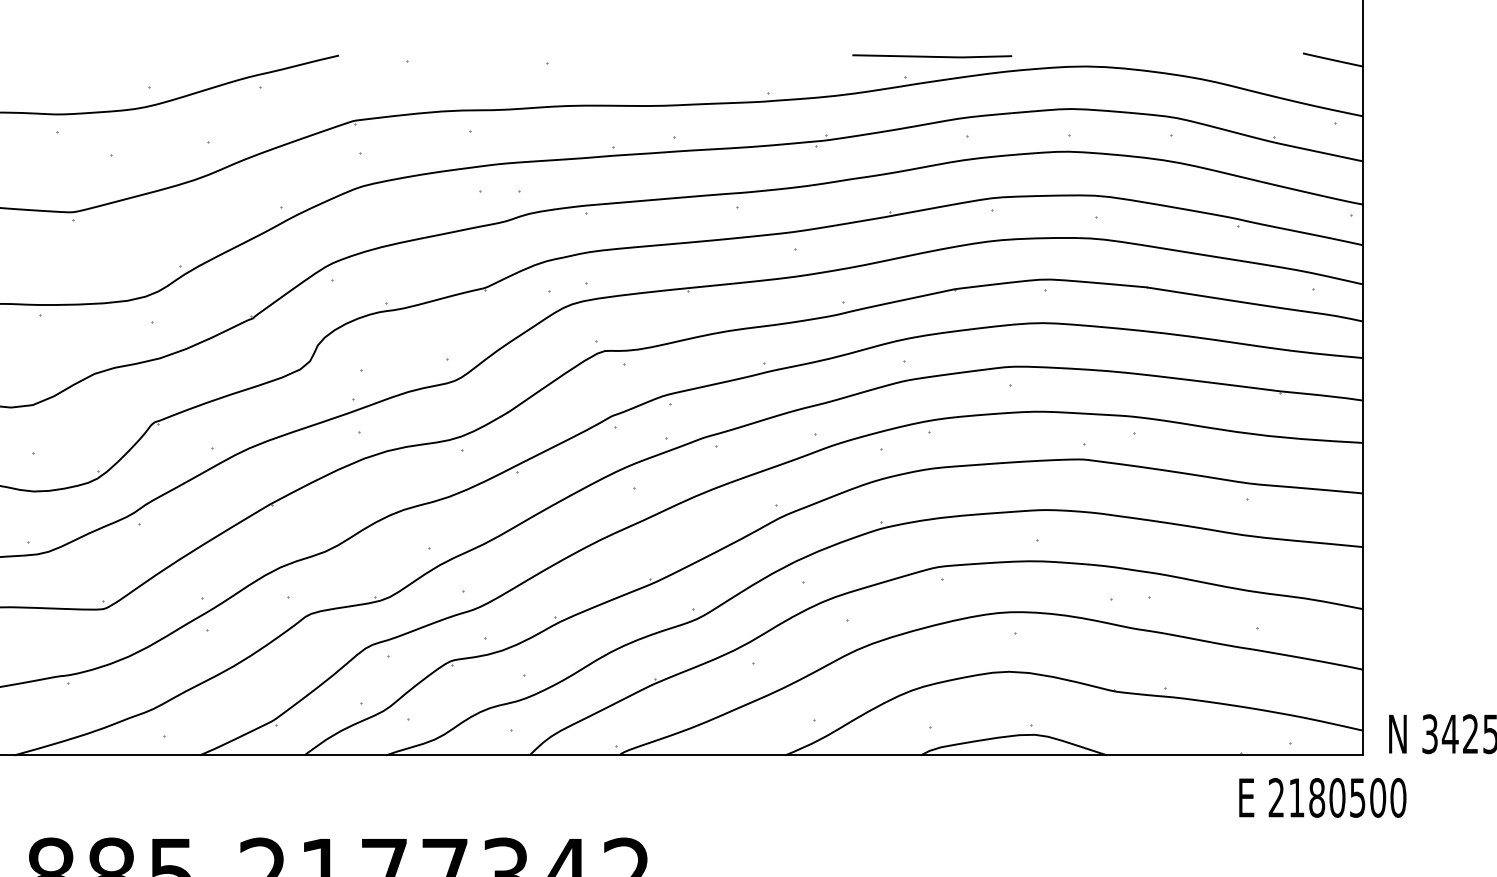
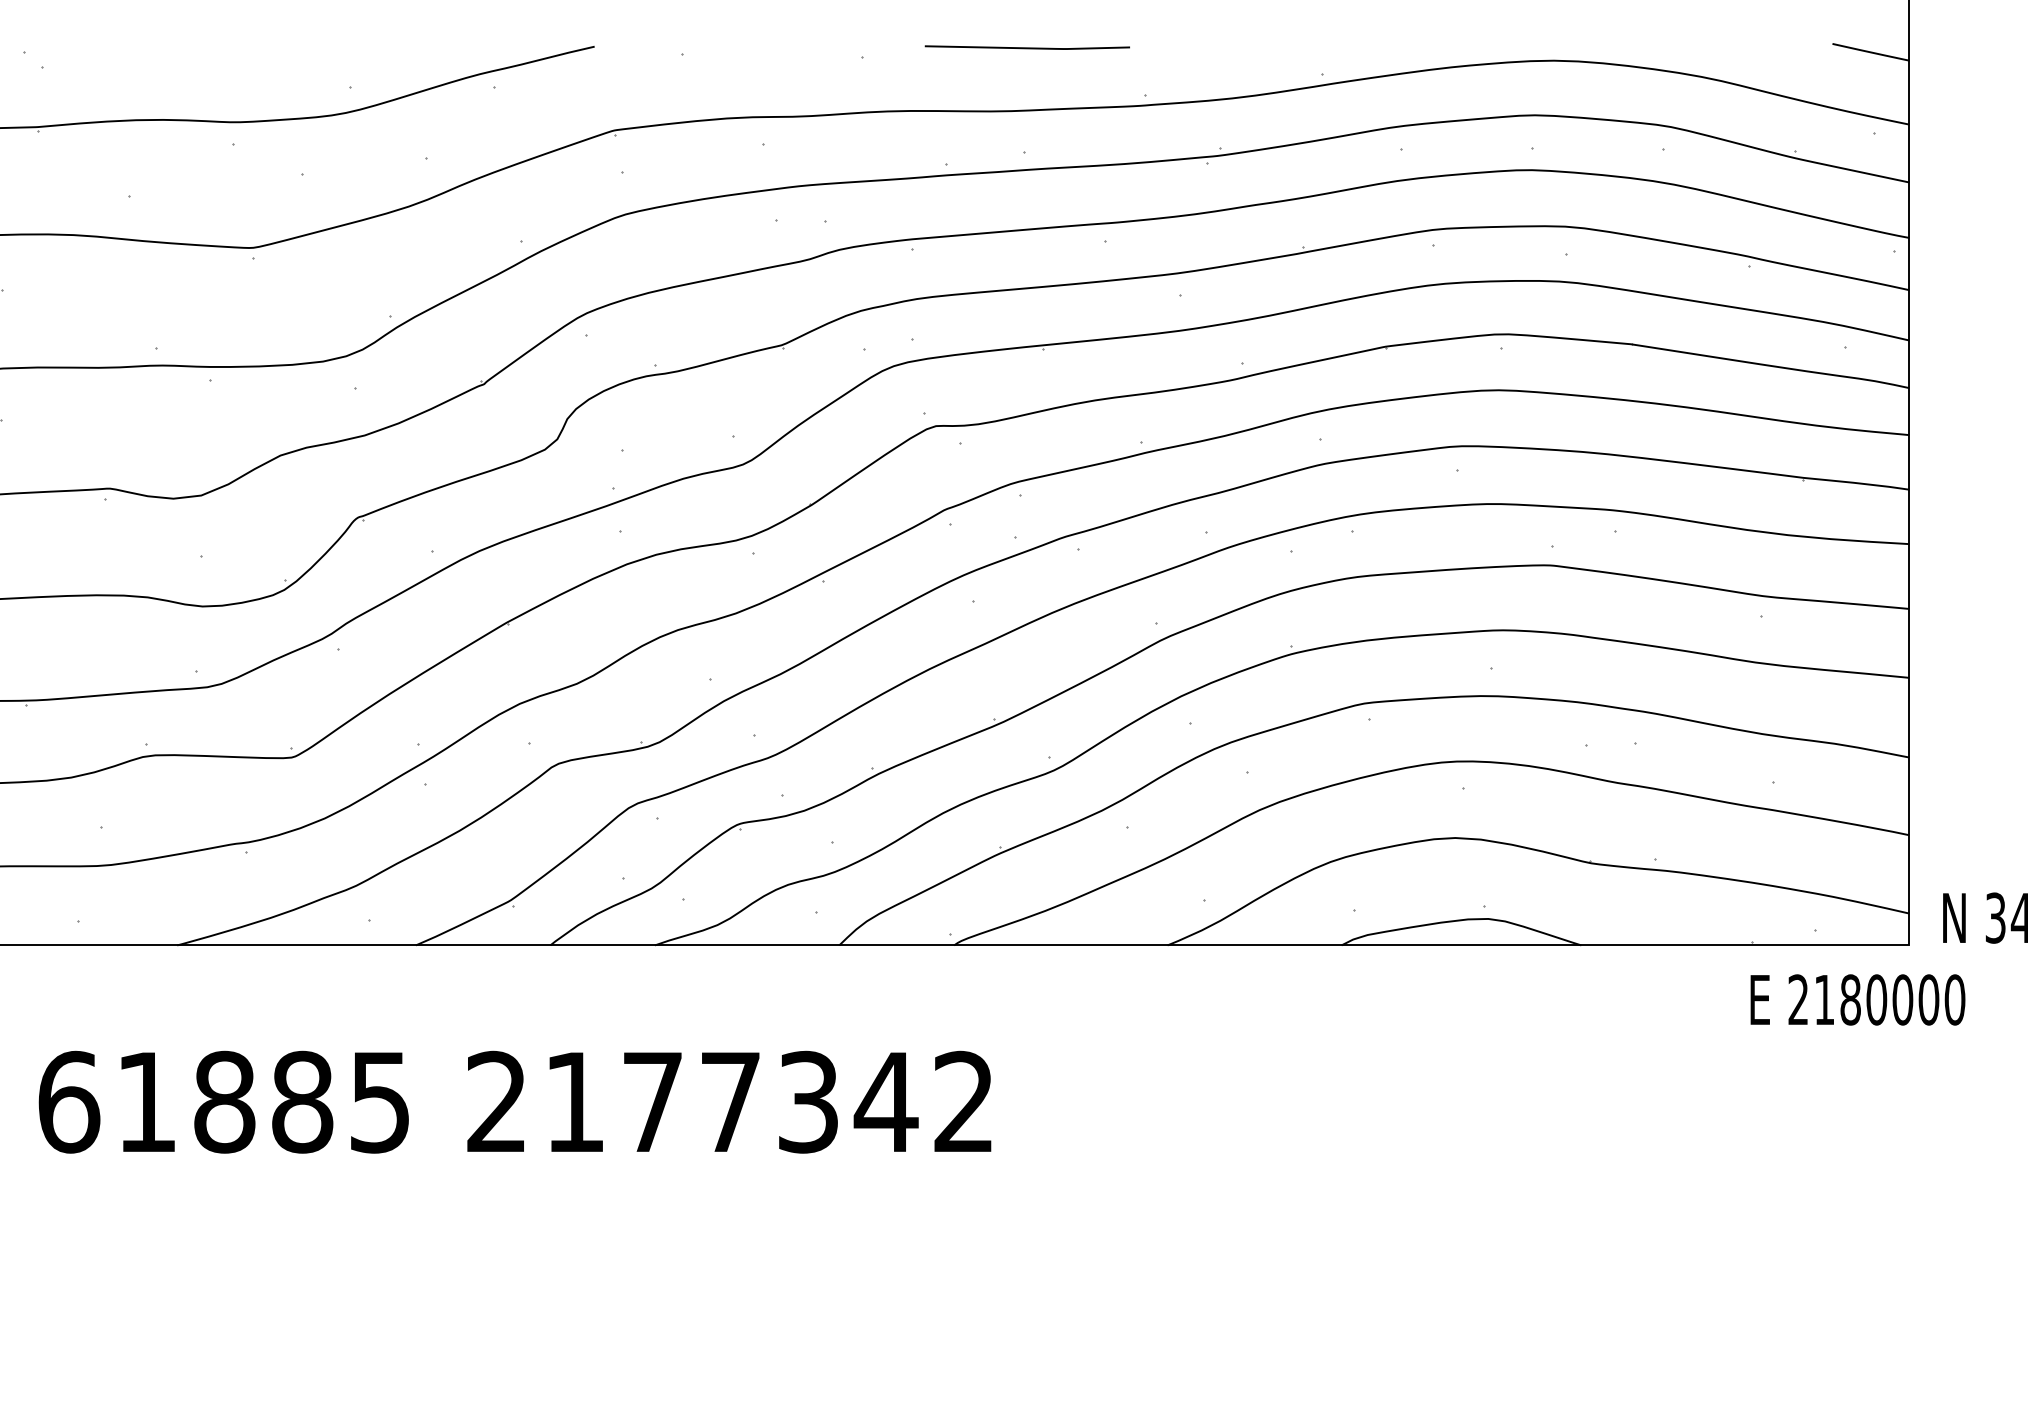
line: (931, 56) -> (1026, 47), moved
text: (1357, 797) -> (1902, 999), 2180500 -> 2180000

